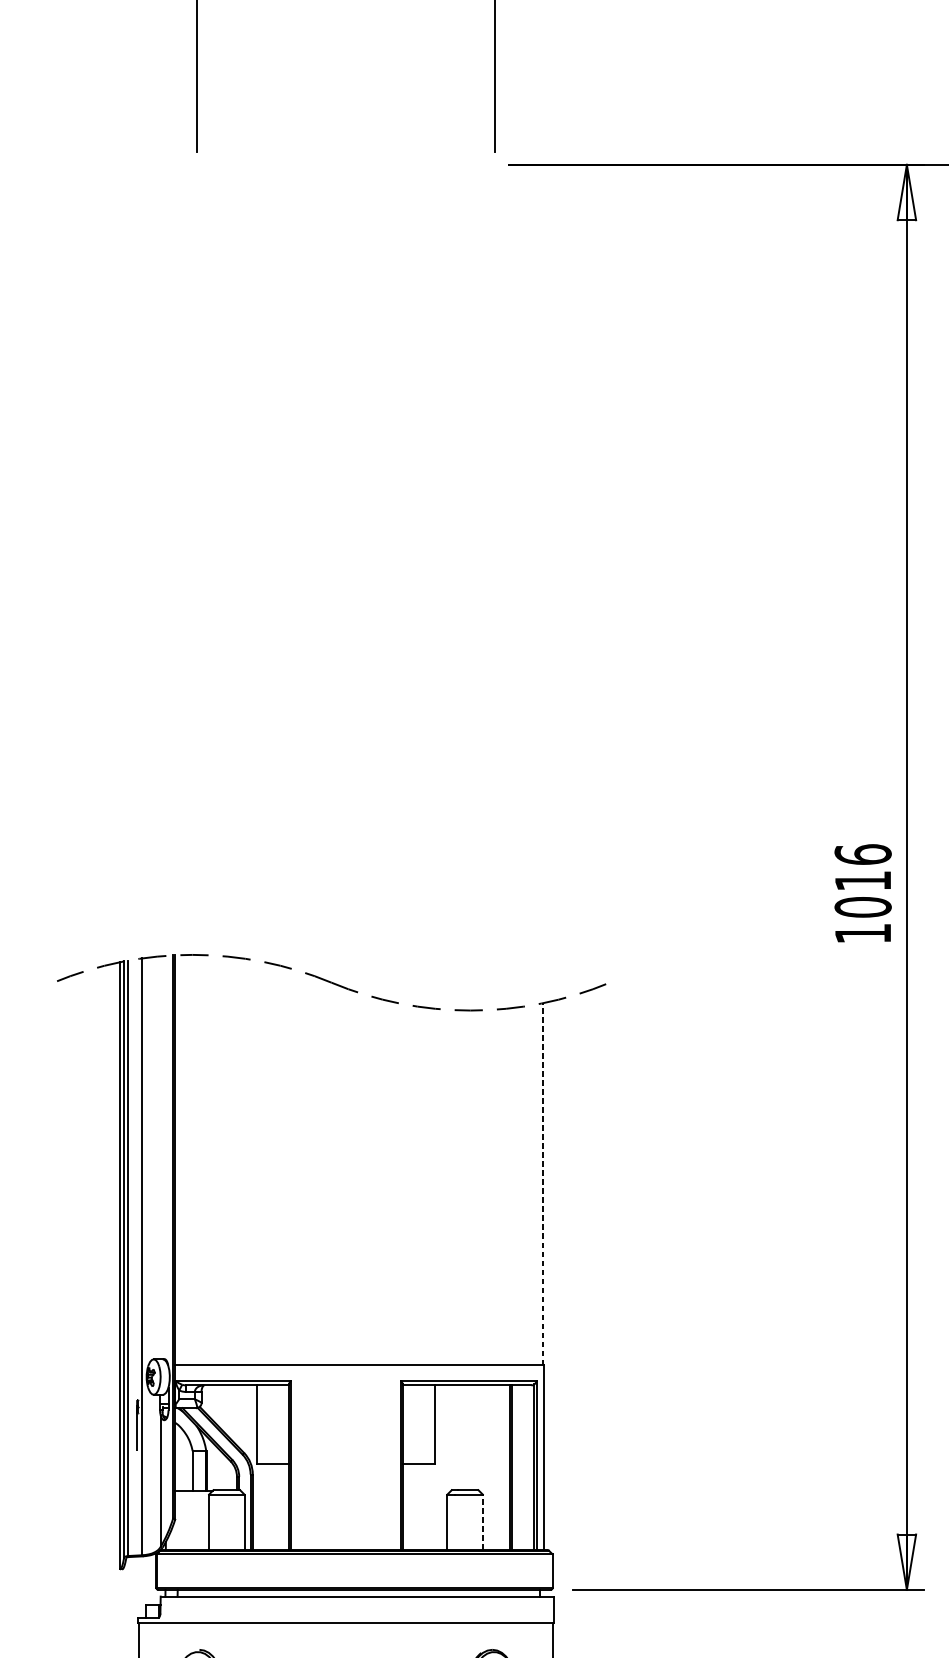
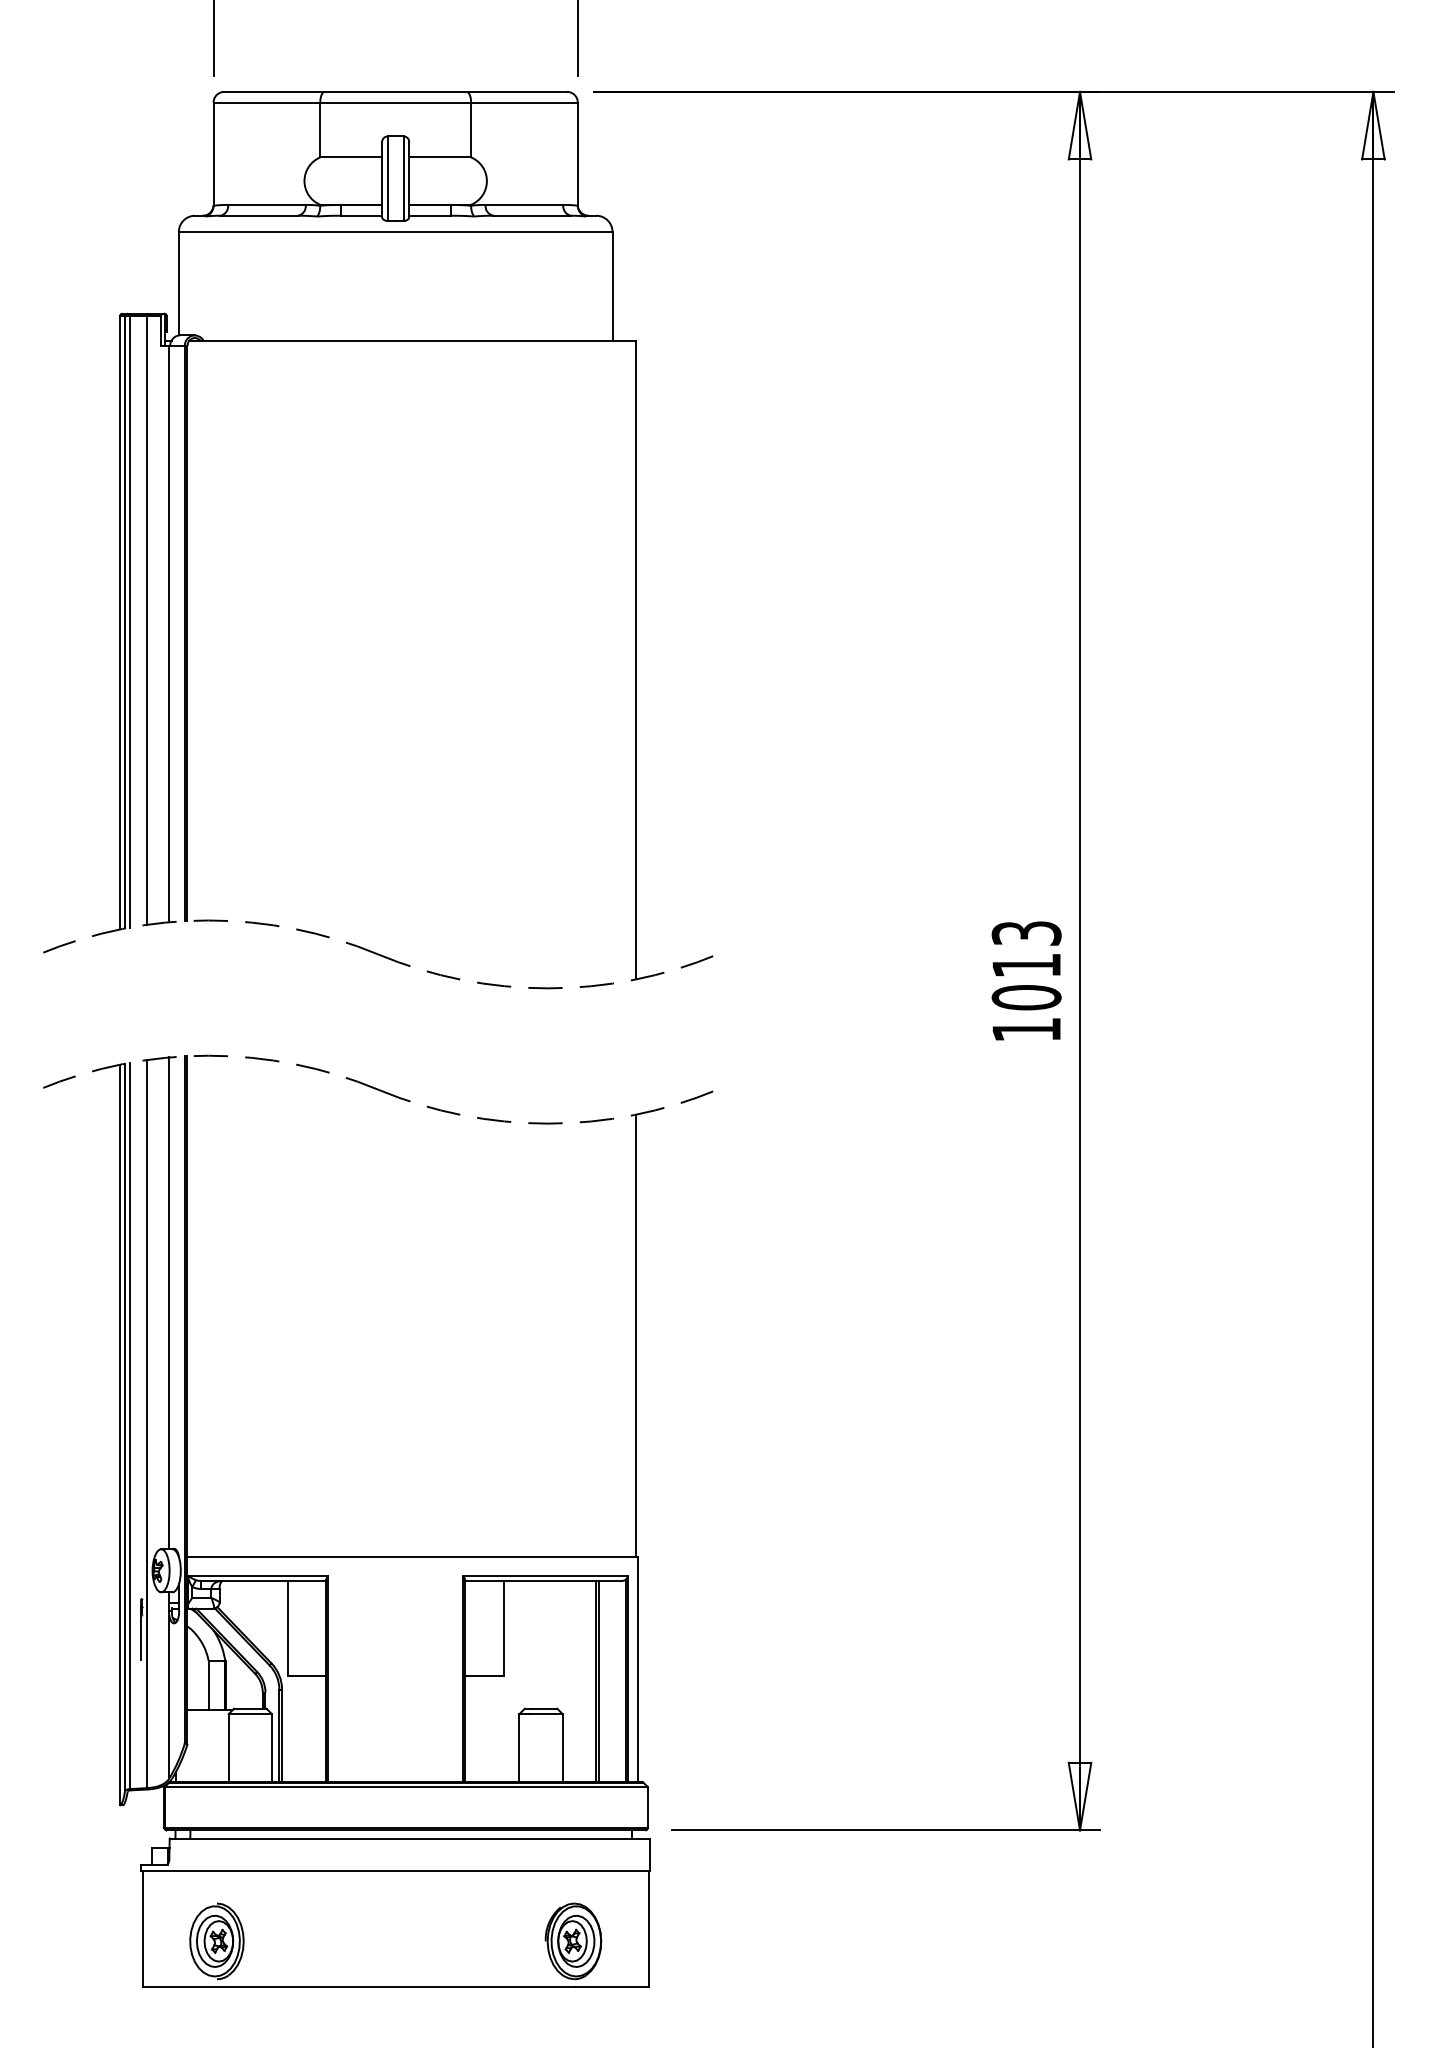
part: (175, 532) -> (187, 540), added
text: (863, 853) -> (1026, 932), 1016 -> 1013
line: (160, 1157) -> (169, 1303), added
line: (543, 1184) -> (636, 1335), dashed -> solid
line: (482, 1521) -> (562, 1747), dashed -> solid

